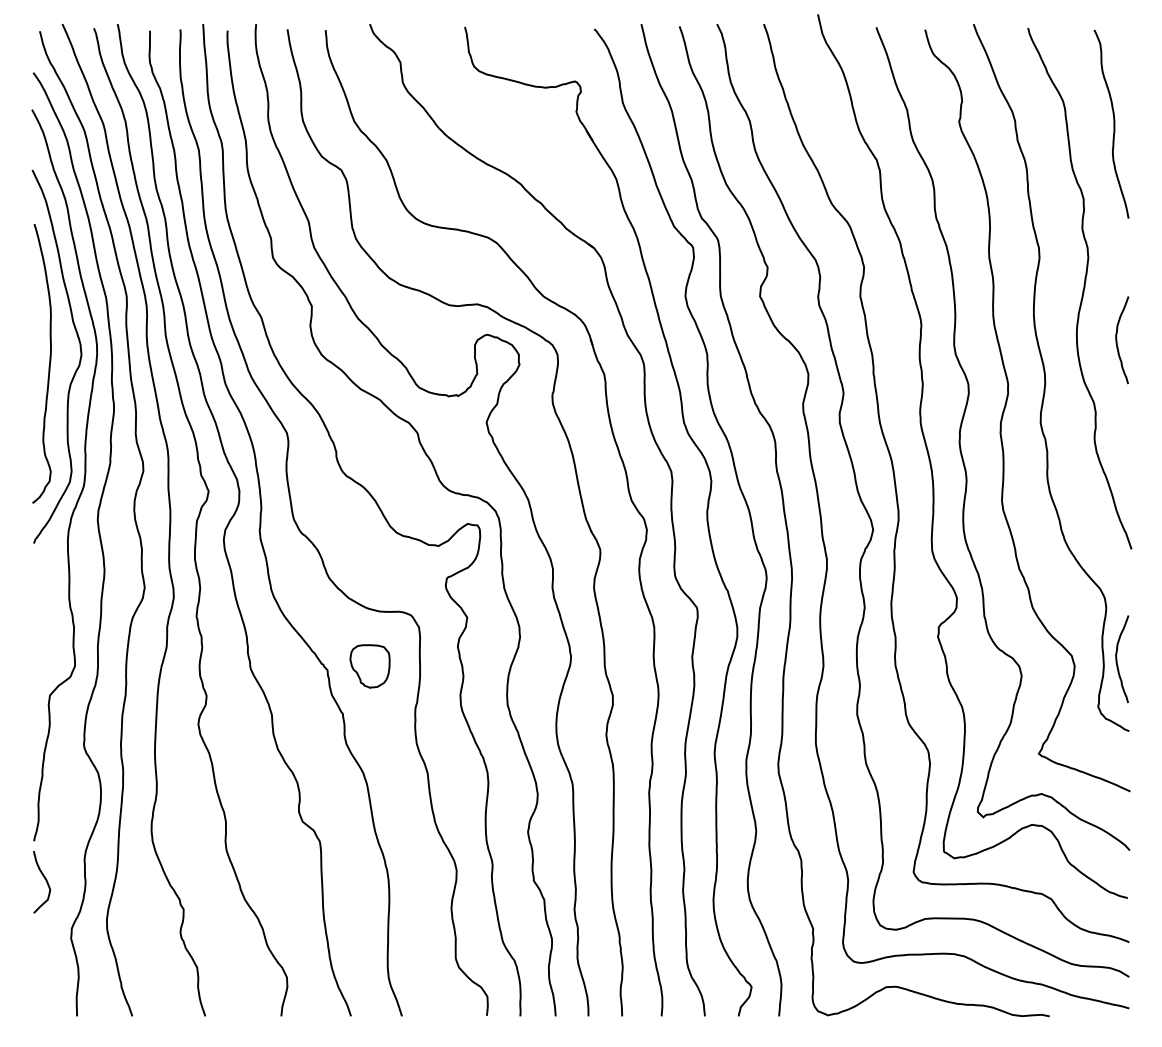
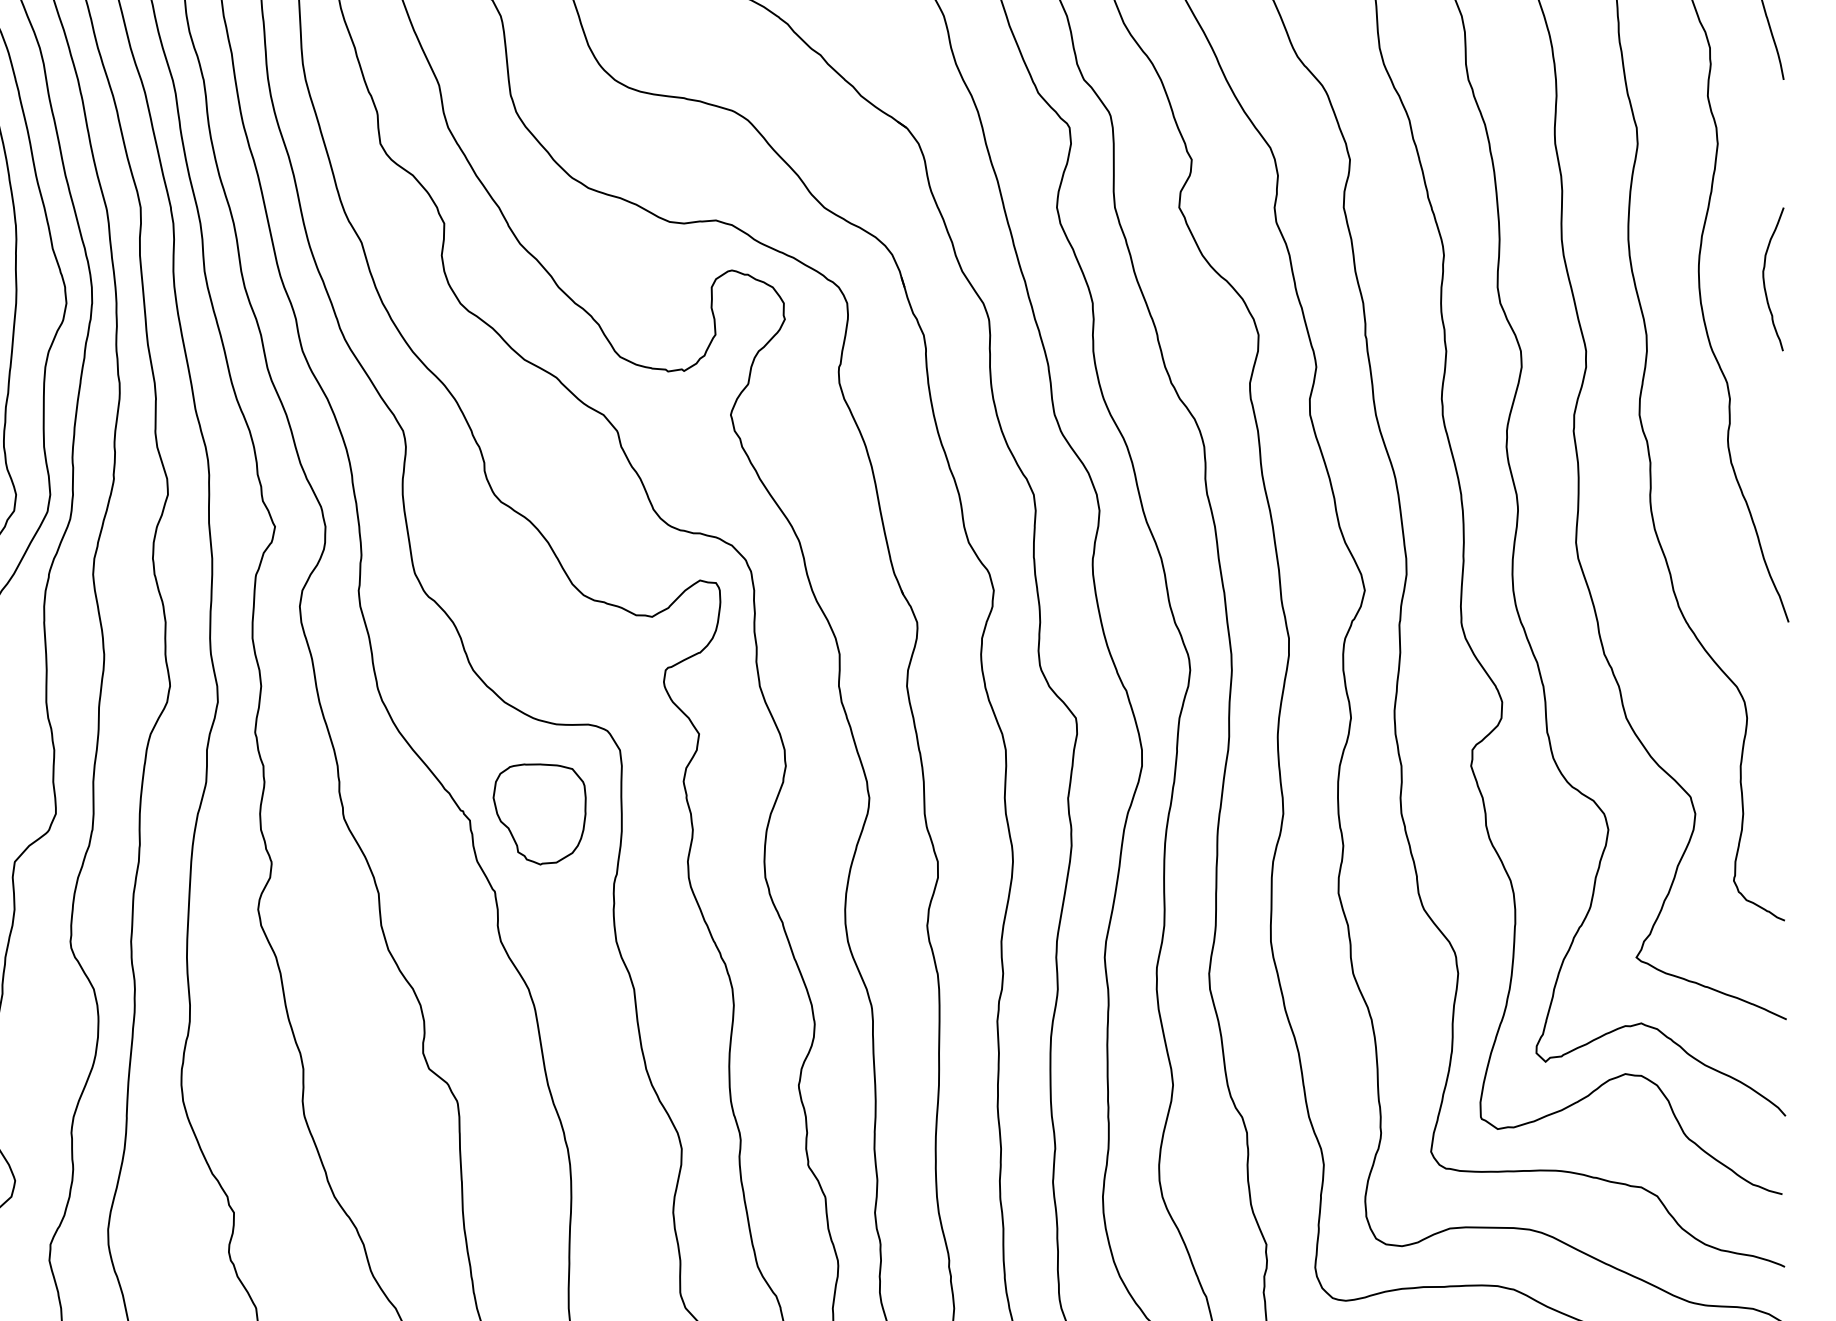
curve: (1117, 659) -> (1765, 802), removed
part: (369, 666) -> (538, 814), size x1.43

